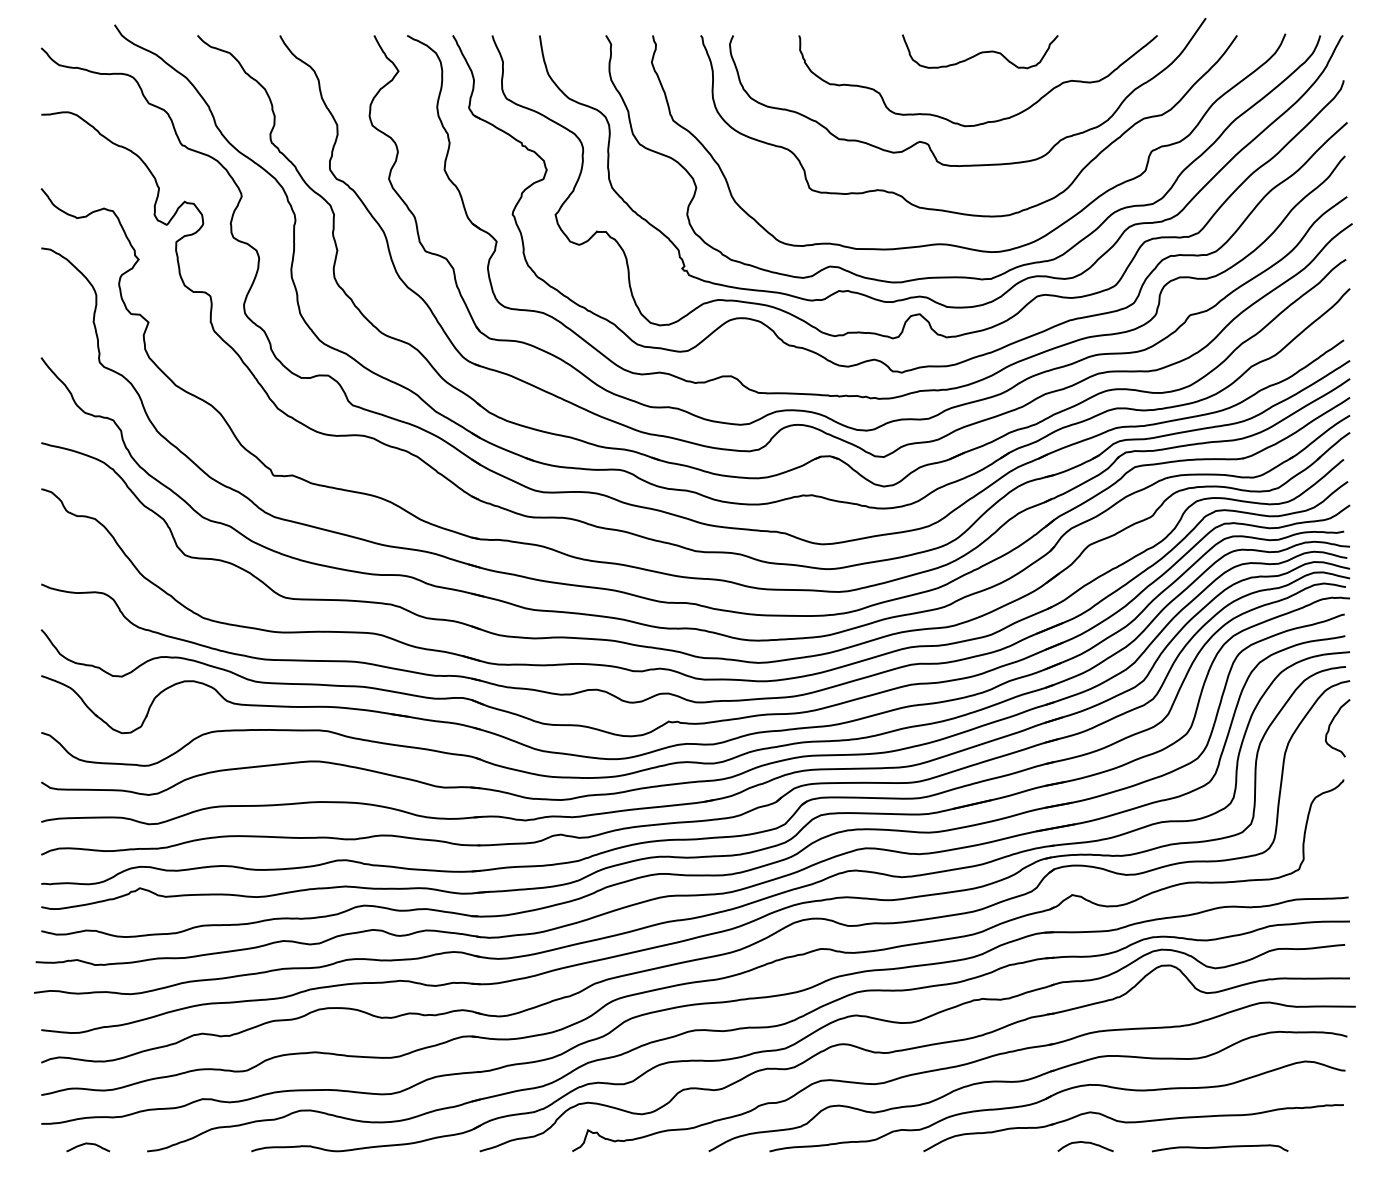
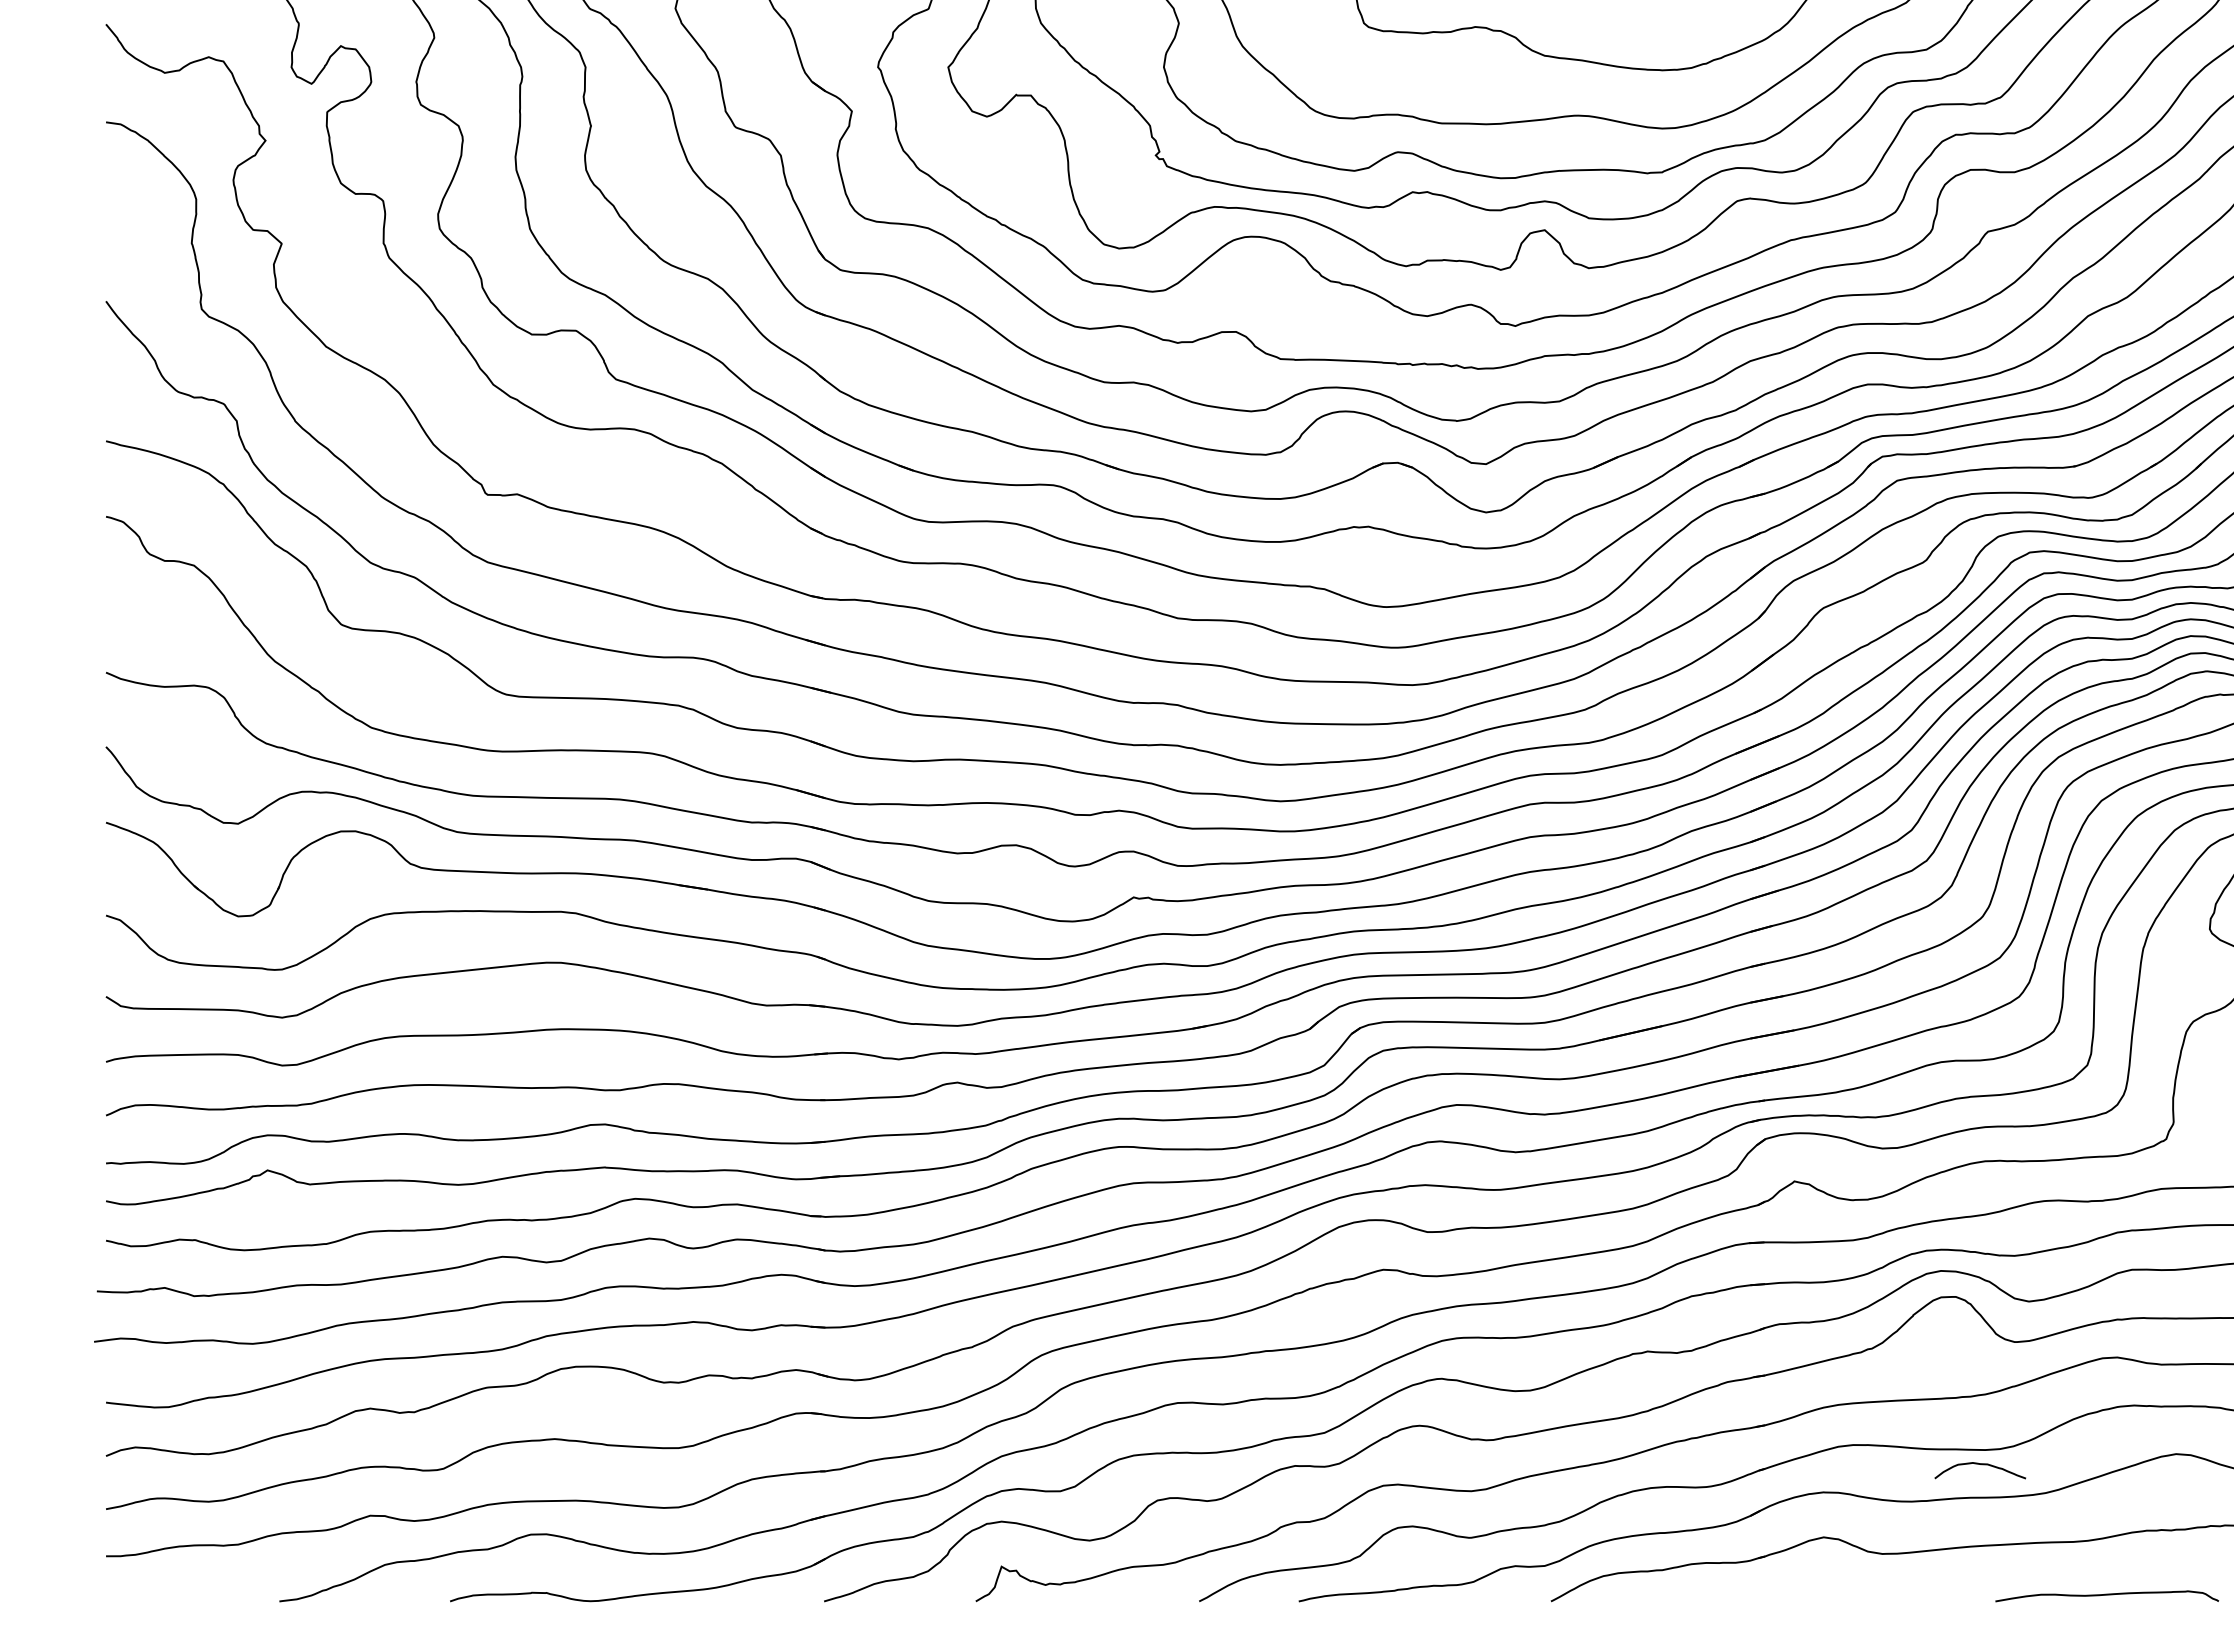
curve: (1085, 1143) -> (1980, 1465), moved
curve: (88, 1144) -> (183, 1590), removed
curve: (1220, 1148) -> (2107, 1596), moved

